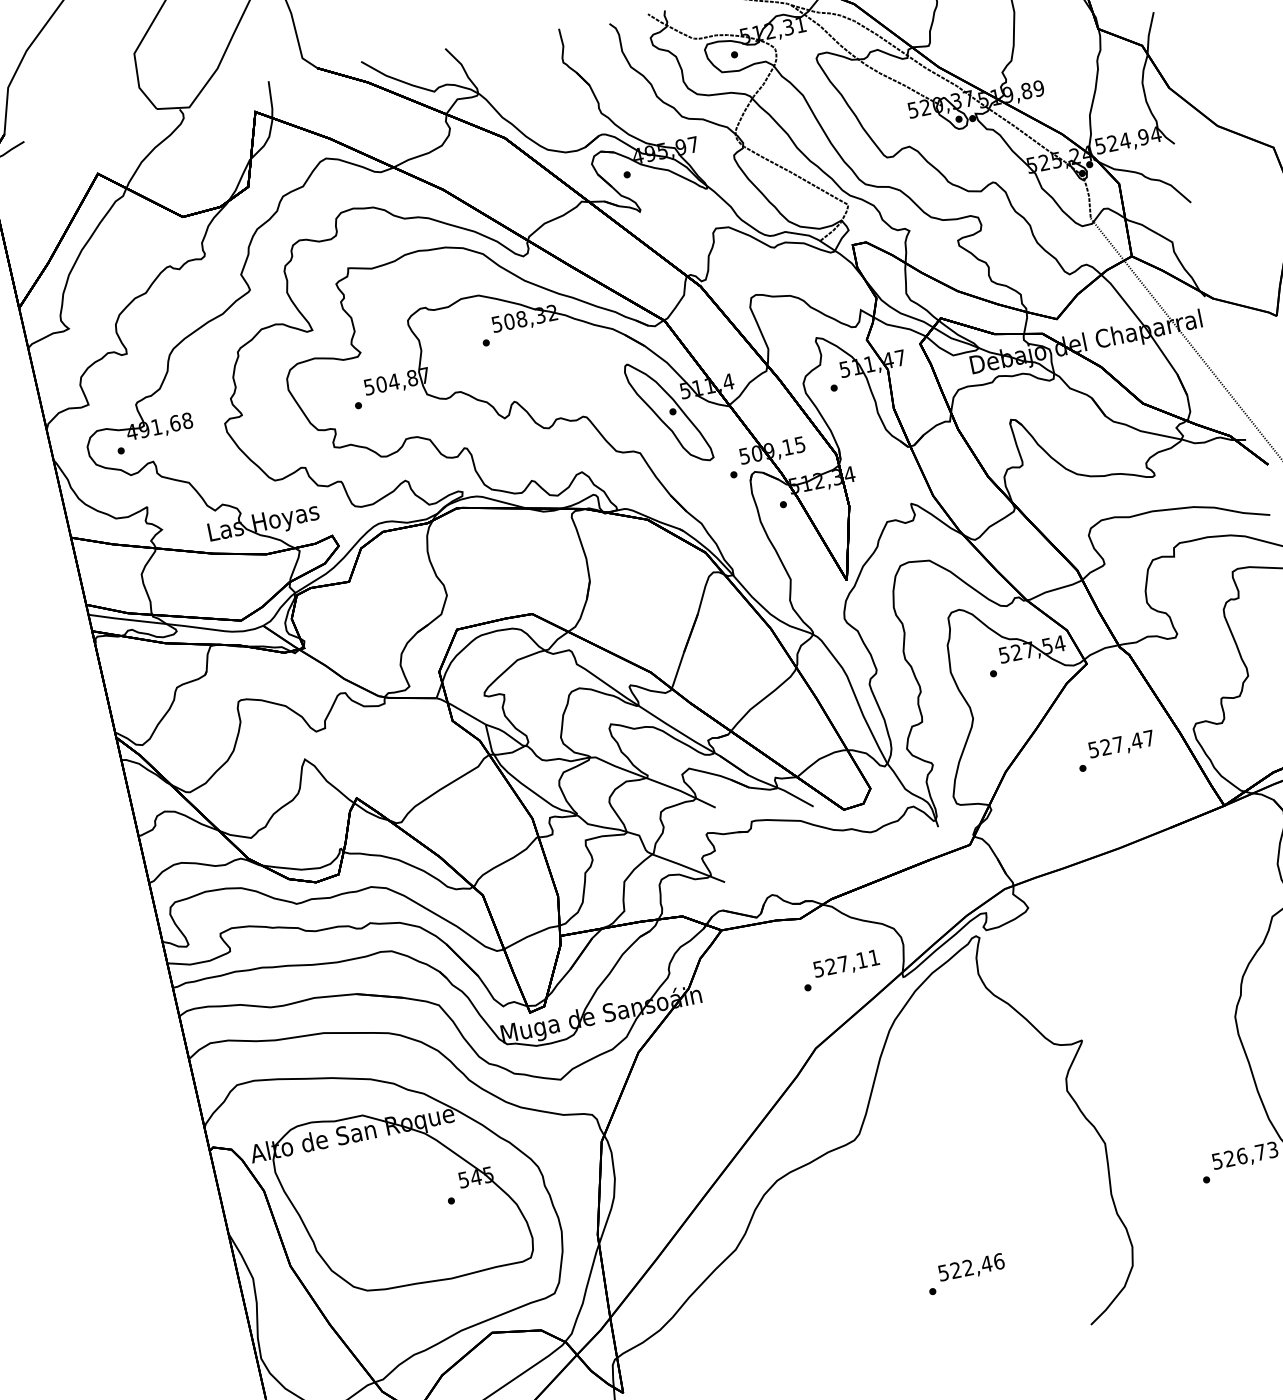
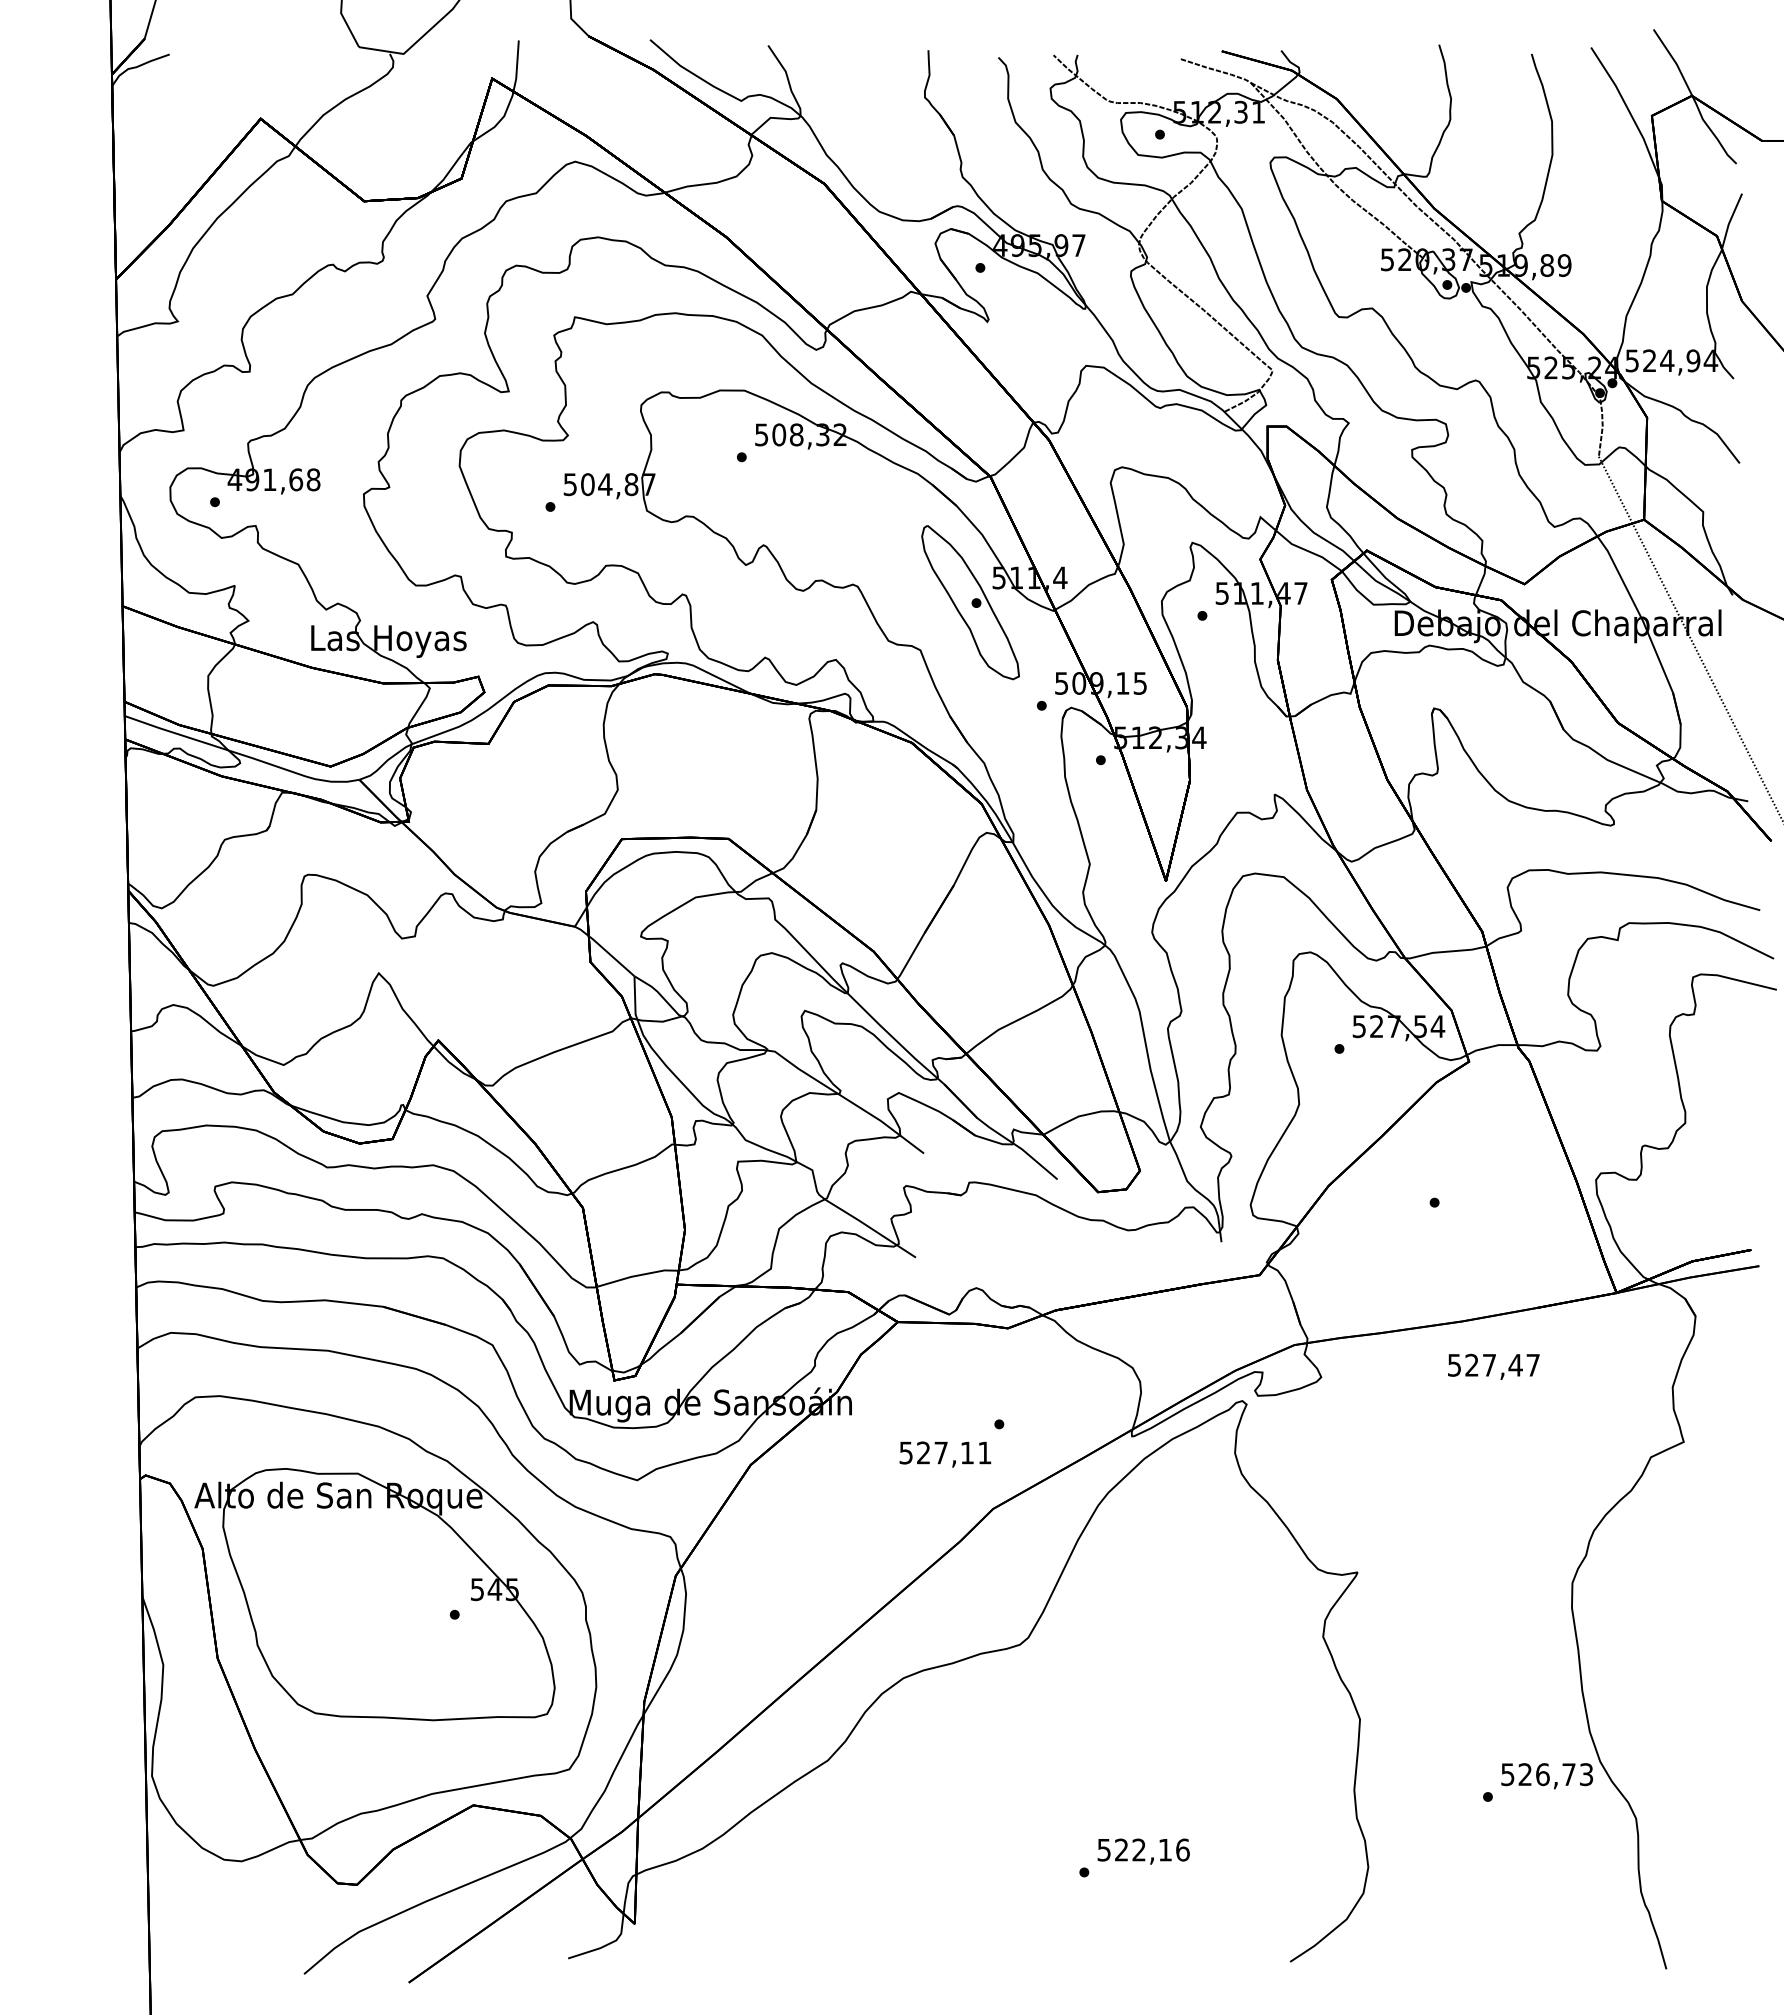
text: (1121, 744) -> (1493, 1366), moved
text: (846, 964) -> (945, 1454), moved
text: (986, 1264) -> (1165, 1850), 522,46 -> 522,16

